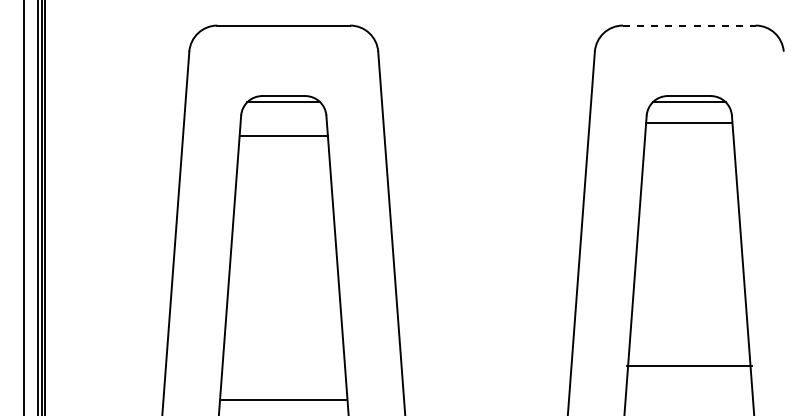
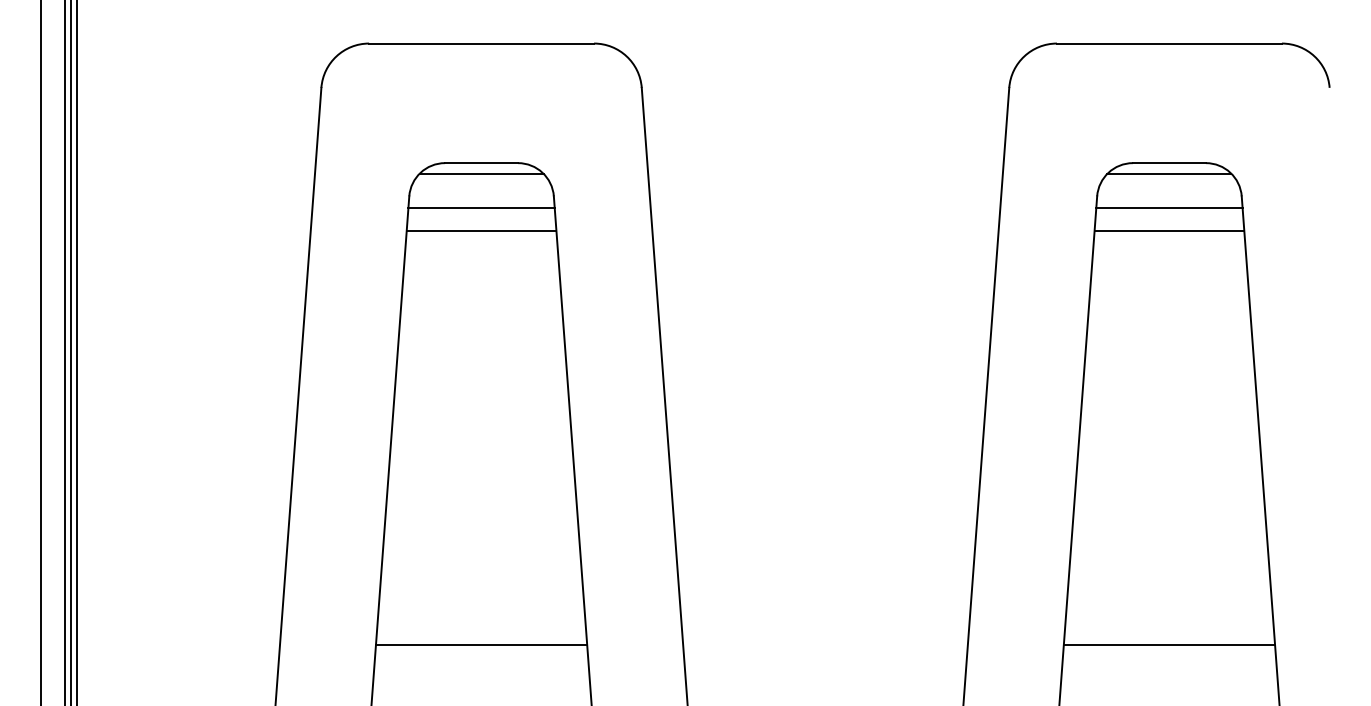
line: (689, 25) -> (1169, 43), dashed -> solid
line: (283, 122) -> (481, 207), added
line: (689, 135) -> (1169, 230), added
line: (689, 366) -> (1169, 645), moved
line: (283, 400) -> (481, 645), moved

